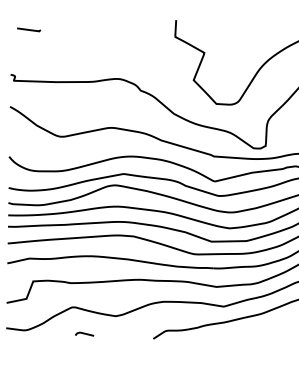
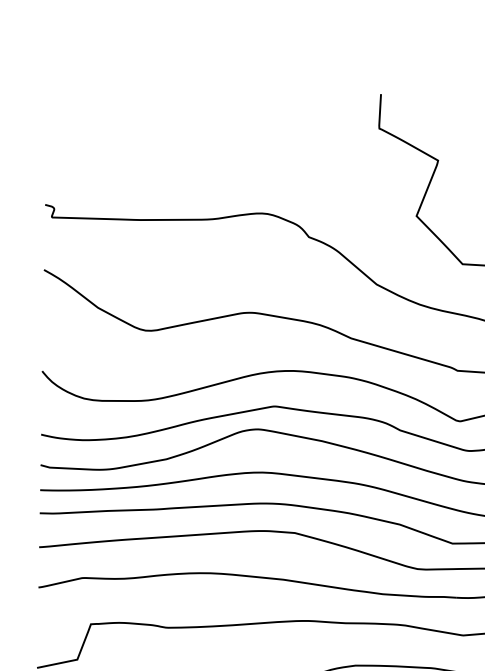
line: (29, 29) -> (83, 113), removed

